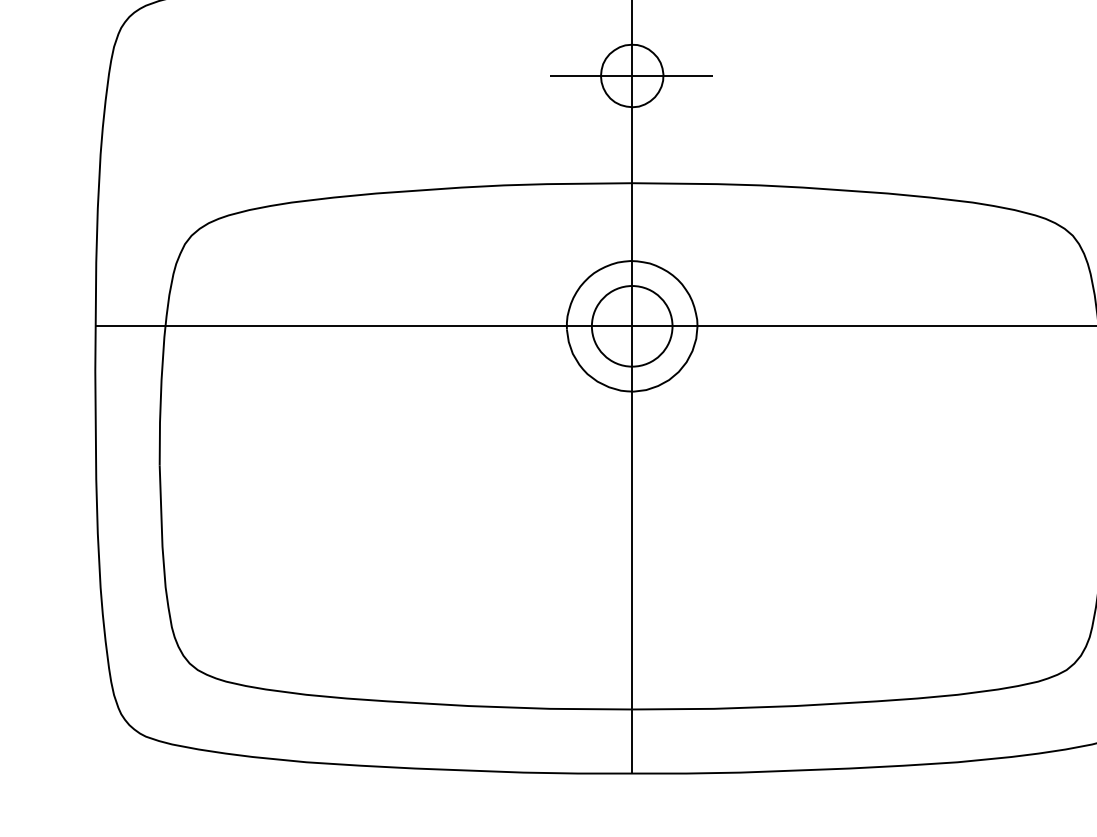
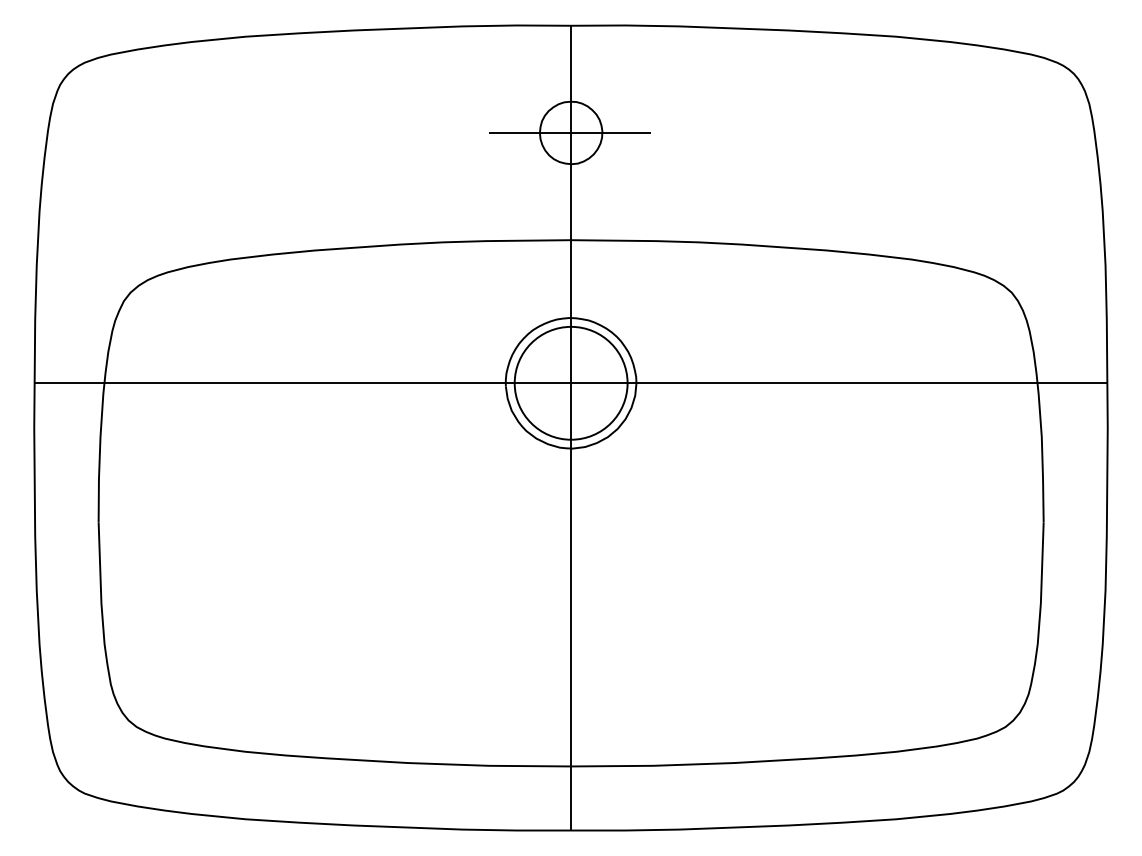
circle: (631, 325) -> (570, 382), size x1.4

